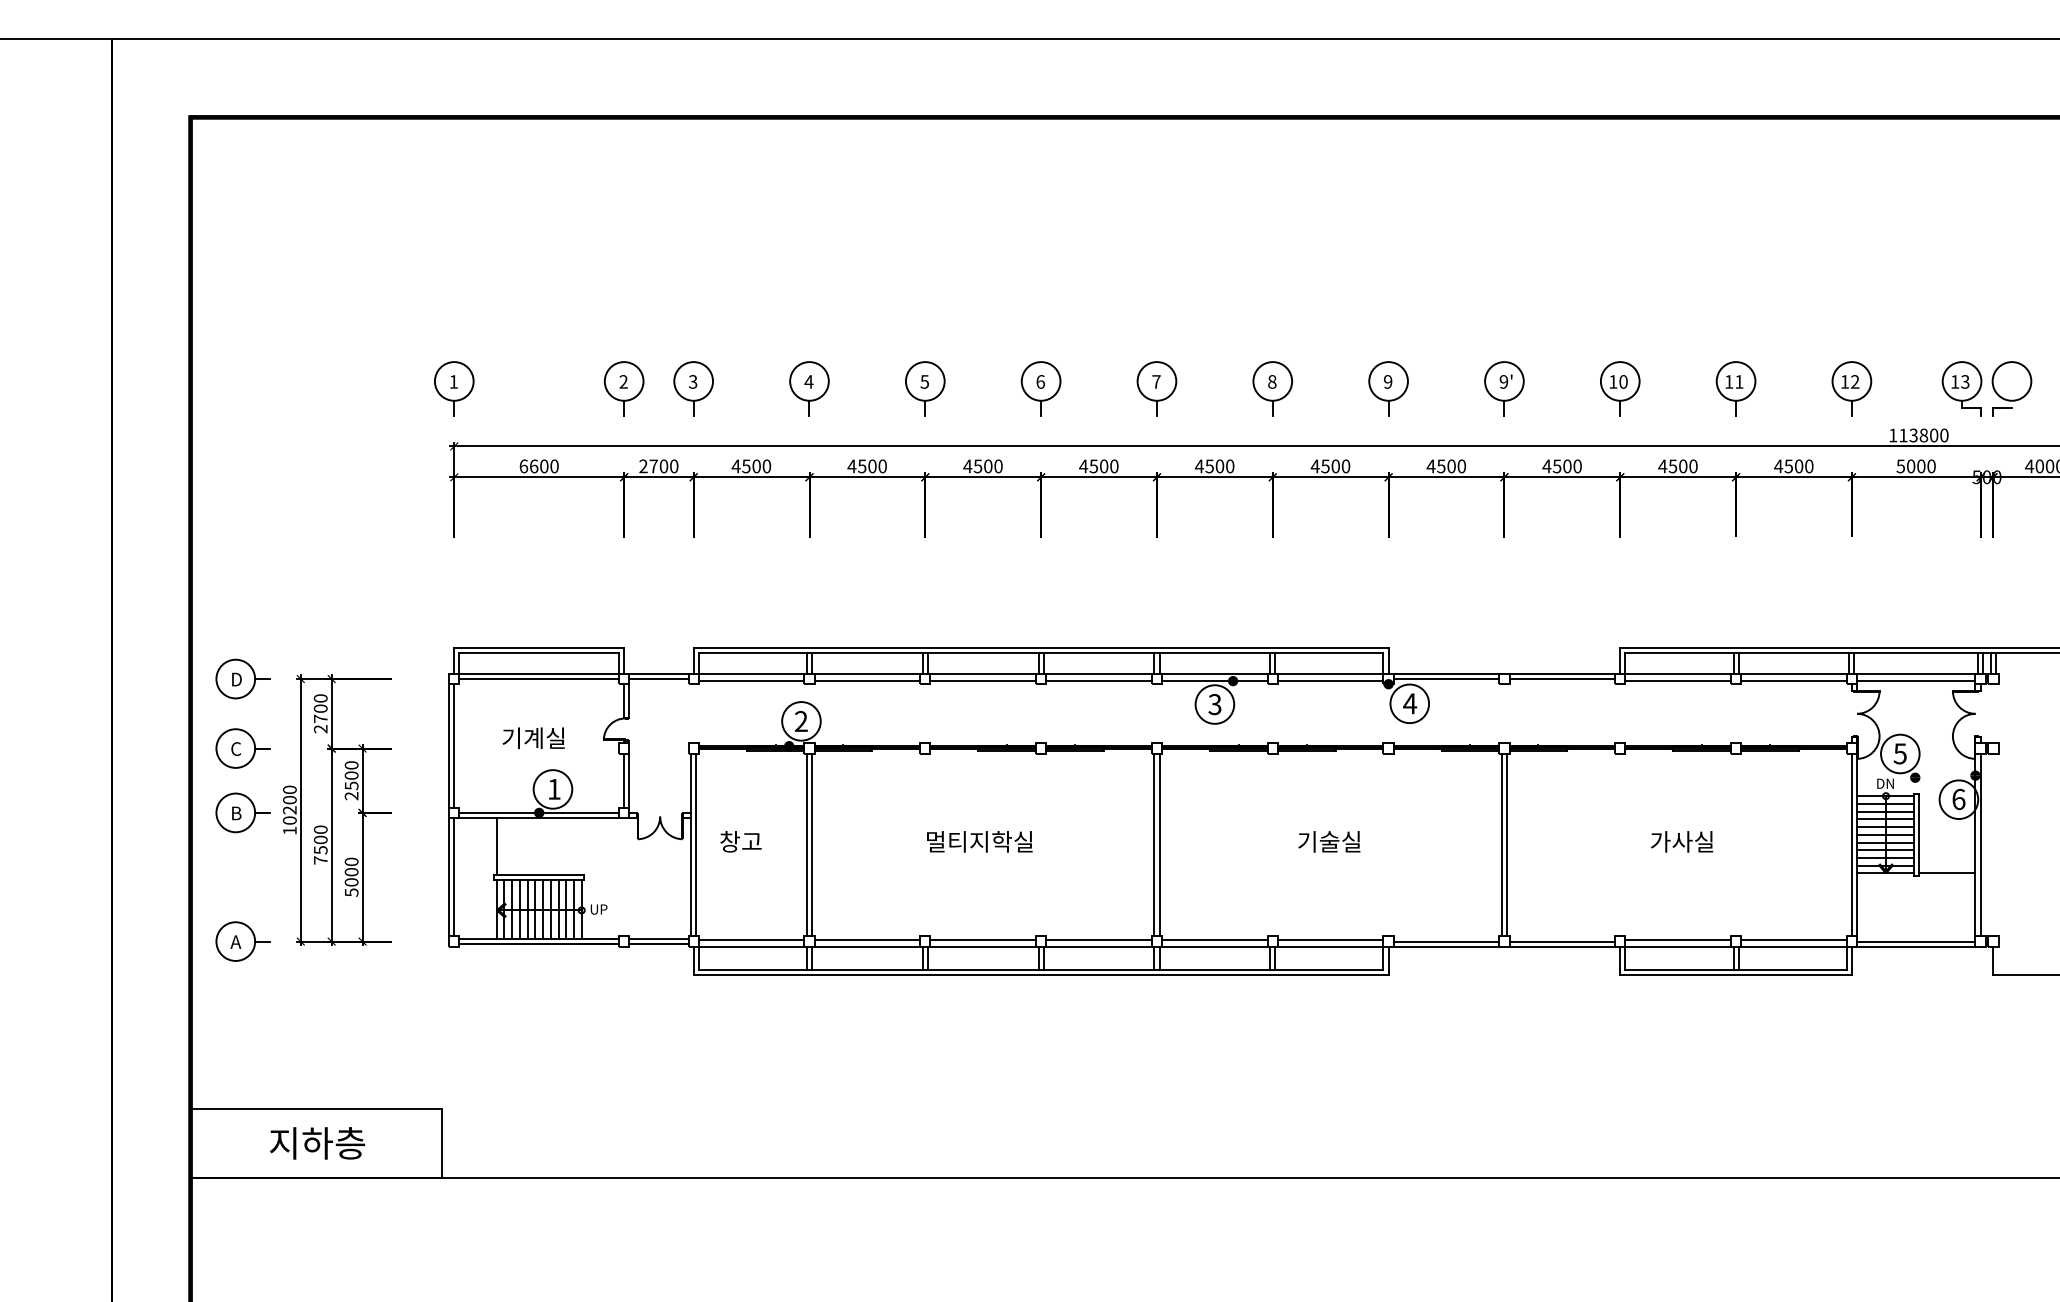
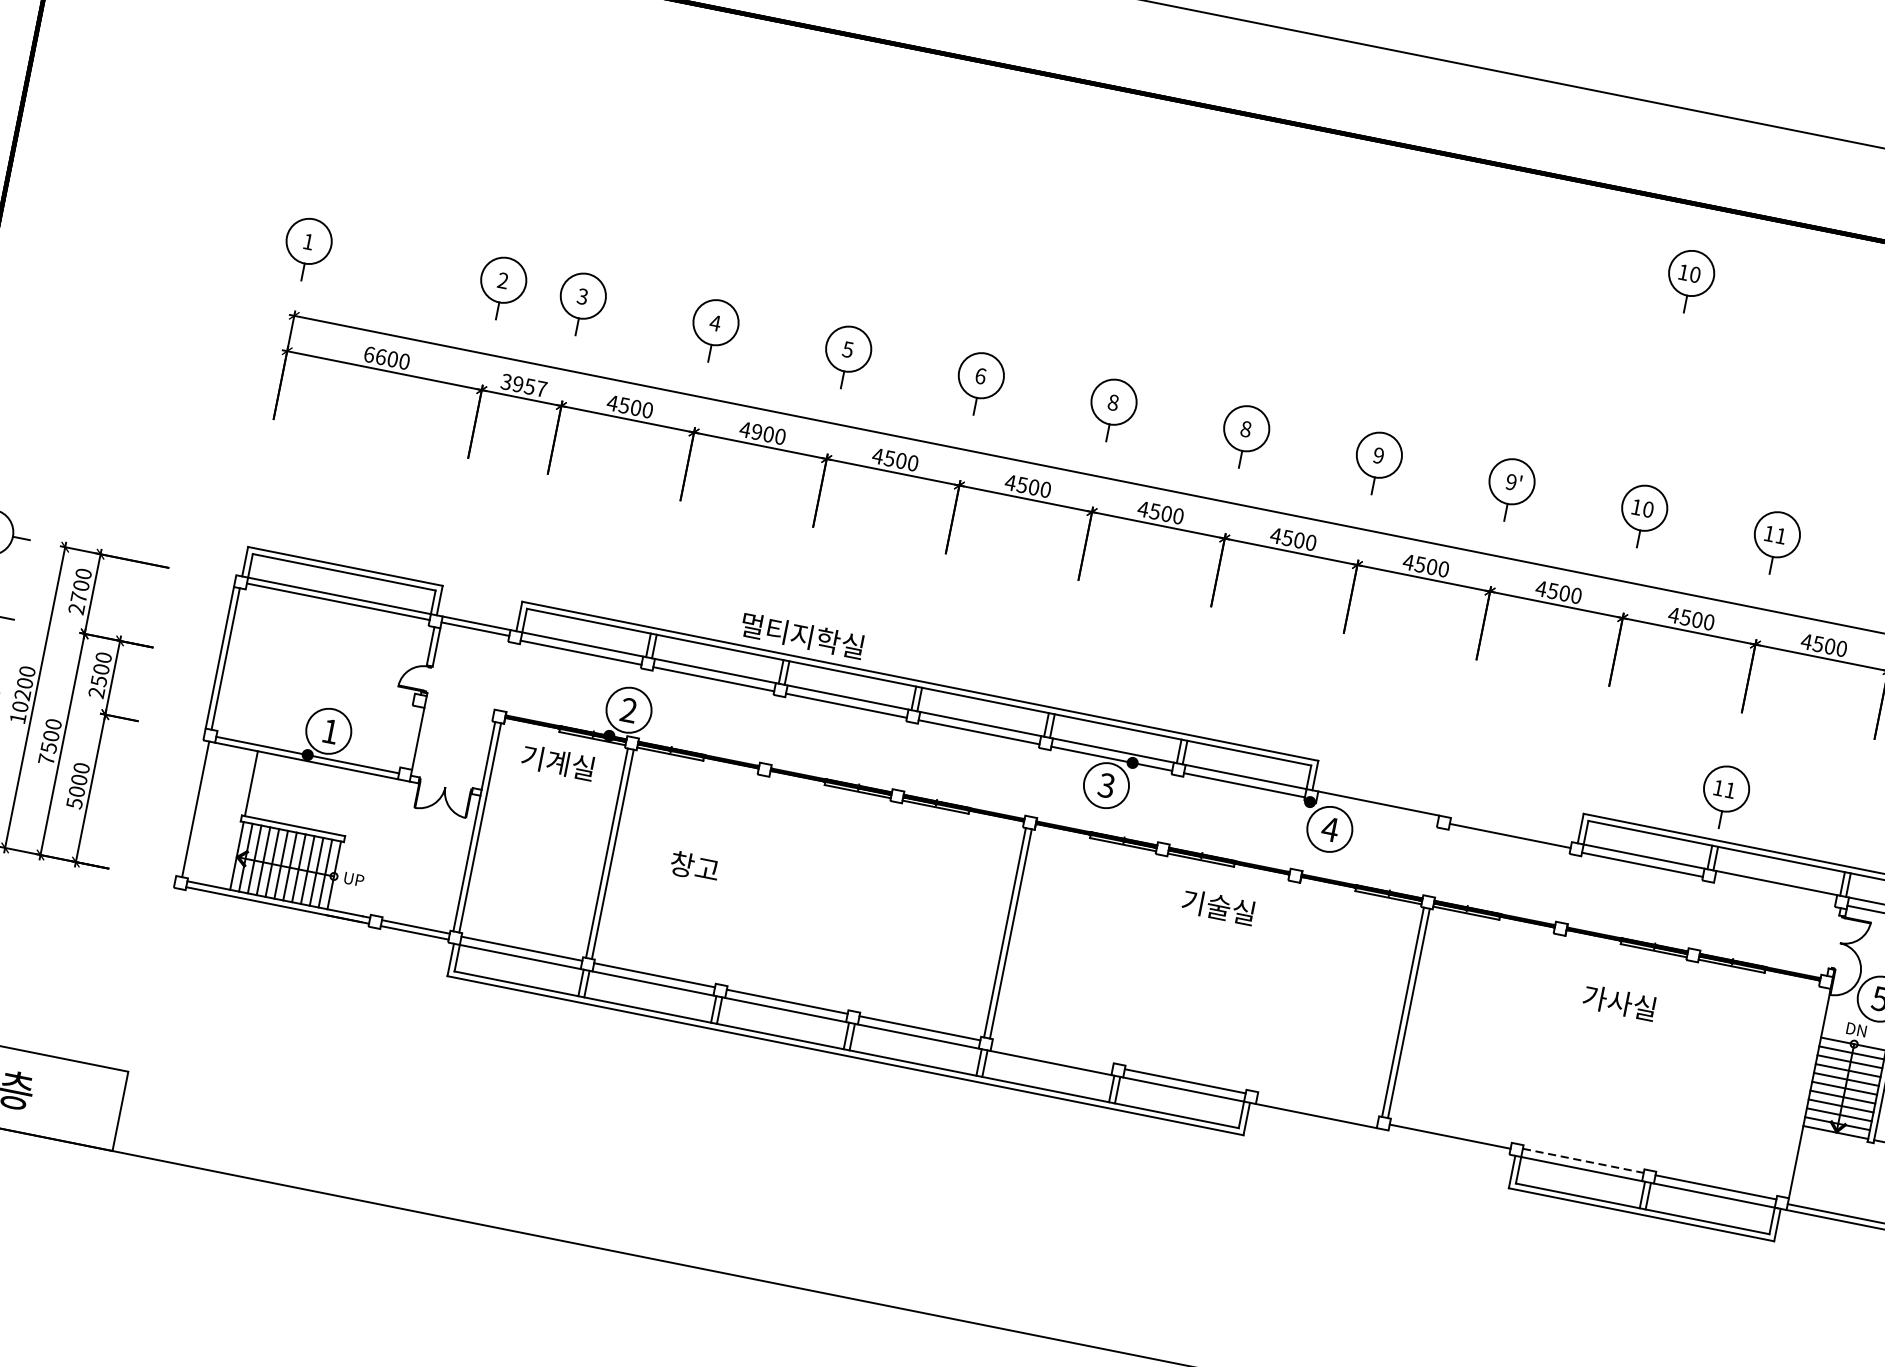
part: (1620, 183) -> (1690, 281), added
text: (1156, 381) -> (1113, 402), 7 -> 8
text: (658, 466) -> (523, 385), 2700 -> 3957
text: (861, 466) -> (756, 432), 4500 -> 4900
part: (1735, 610) -> (1724, 797), added
line: (1562, 673) -> (1511, 829), removed
line: (1446, 679) -> (1377, 809), removed
line: (1793, 681) -> (1774, 891), removed
text: (533, 737) -> (558, 761), moved
line: (624, 780) -> (412, 737), removed
text: (740, 841) -> (694, 866), moved
text: (979, 841) -> (802, 635), moved
text: (1329, 841) -> (1218, 906), moved
text: (1682, 841) -> (1620, 1002), moved
line: (1851, 844) -> (1803, 1091), removed
line: (449, 877) -> (190, 808), removed
line: (1214, 939) -> (1052, 1054), removed
line: (1678, 939) -> (1583, 1160), solid -> dashed
line: (1446, 941) -> (1317, 1110), removed
line: (1562, 946) -> (1449, 1142), removed

